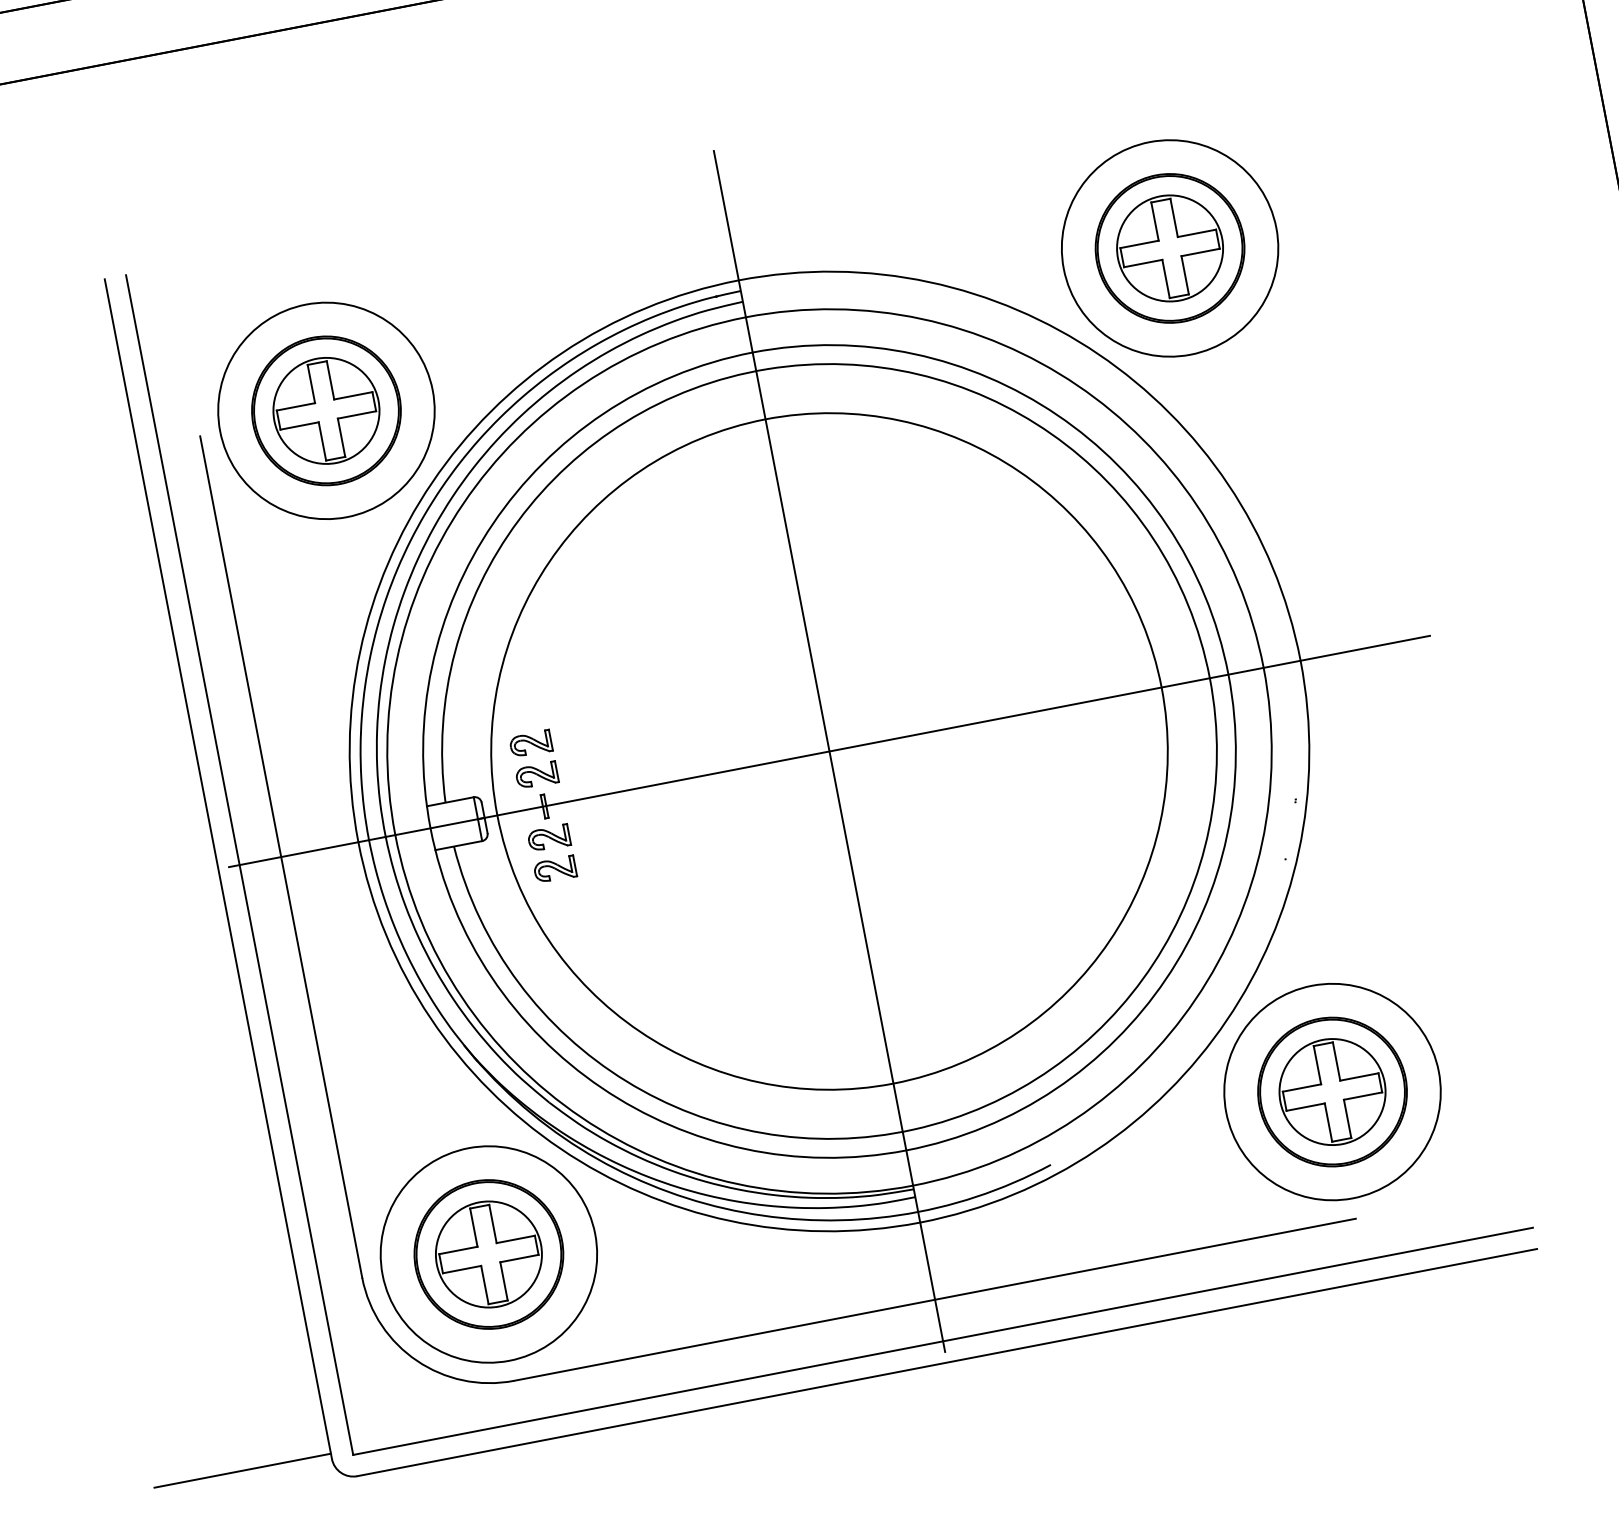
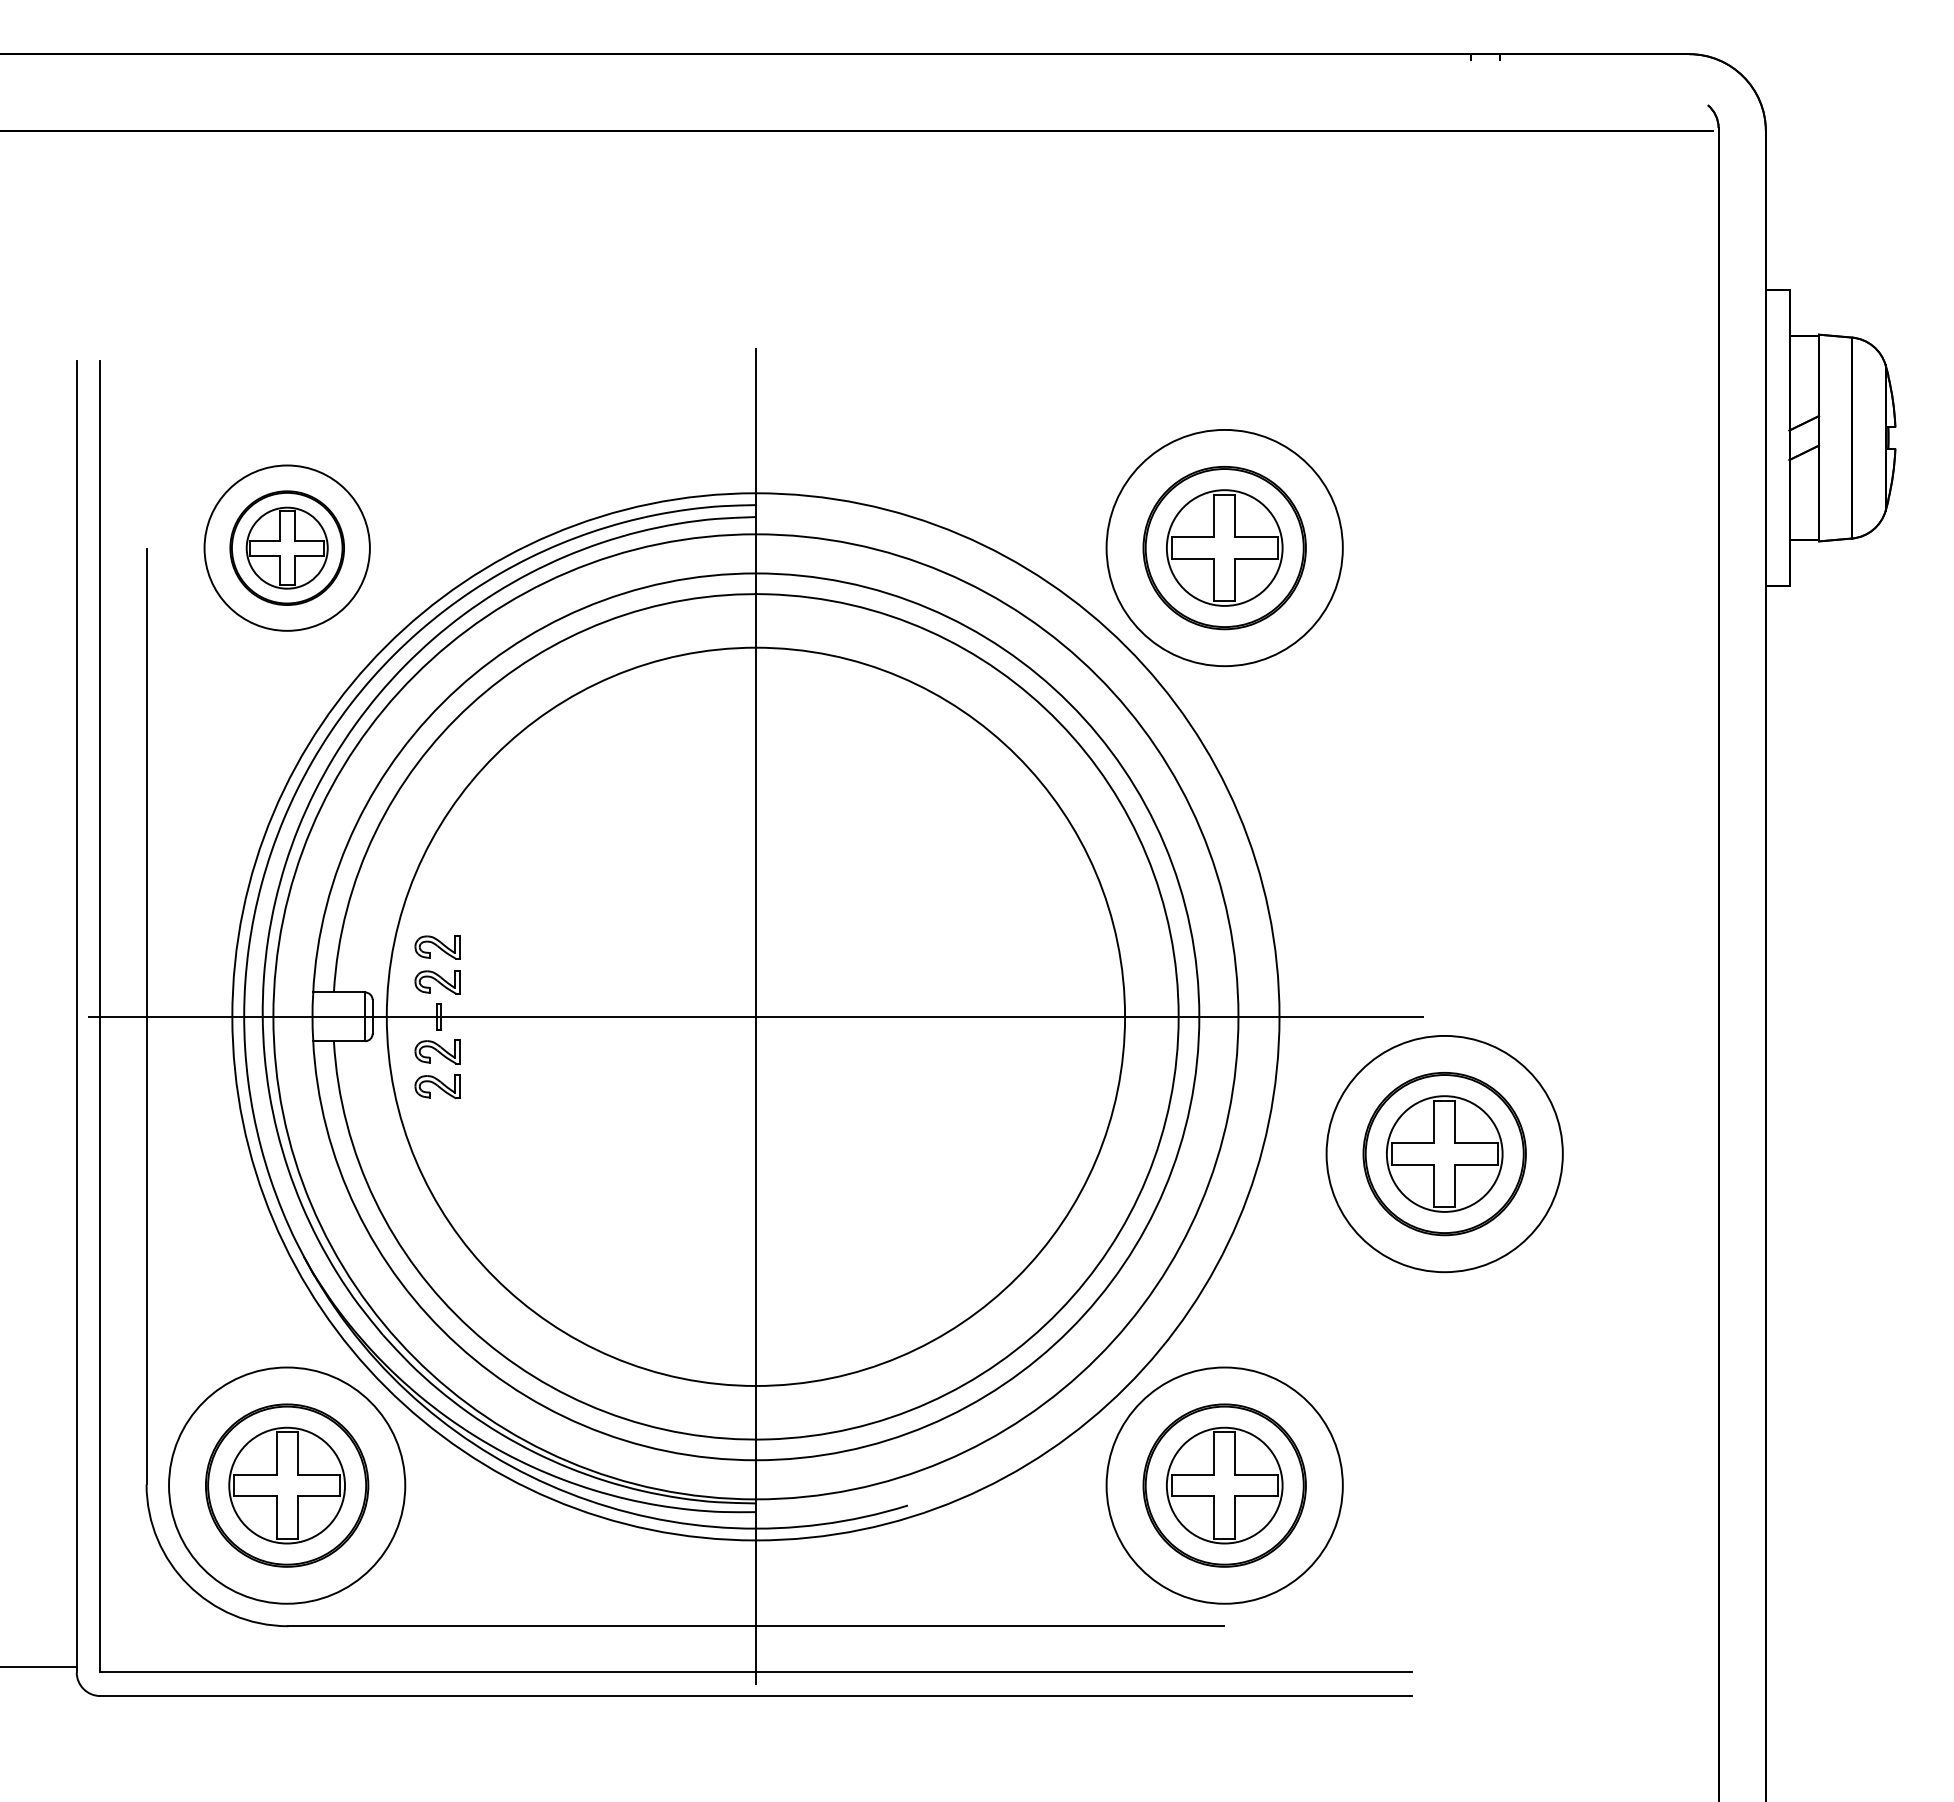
part: (326, 411) -> (287, 548), size x0.7
part: (1472, 756) -> (1444, 1154), added

